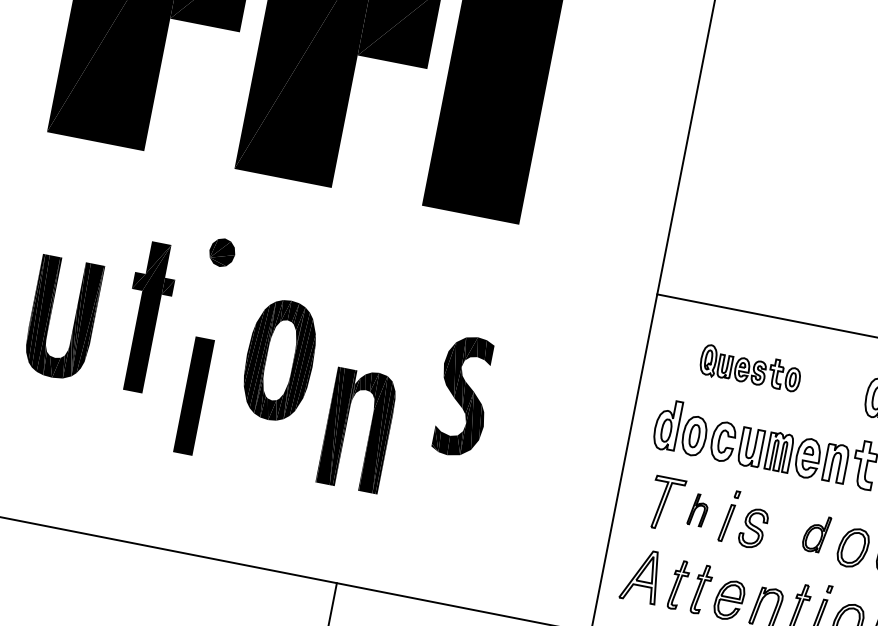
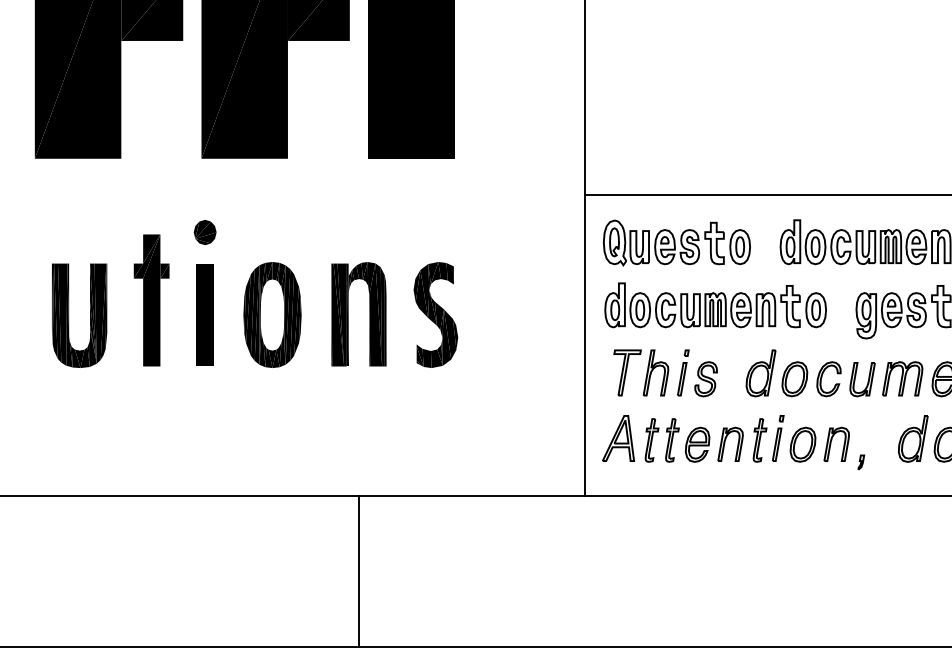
part: (750, 367) -> (676, 242), size x1.67
part: (193, 395) -> (204, 314), moved
part: (346, 427) -> (348, 314), moved
part: (697, 509) -> (655, 372), size x1.67
part: (815, 533) -> (760, 373), size x1.43

